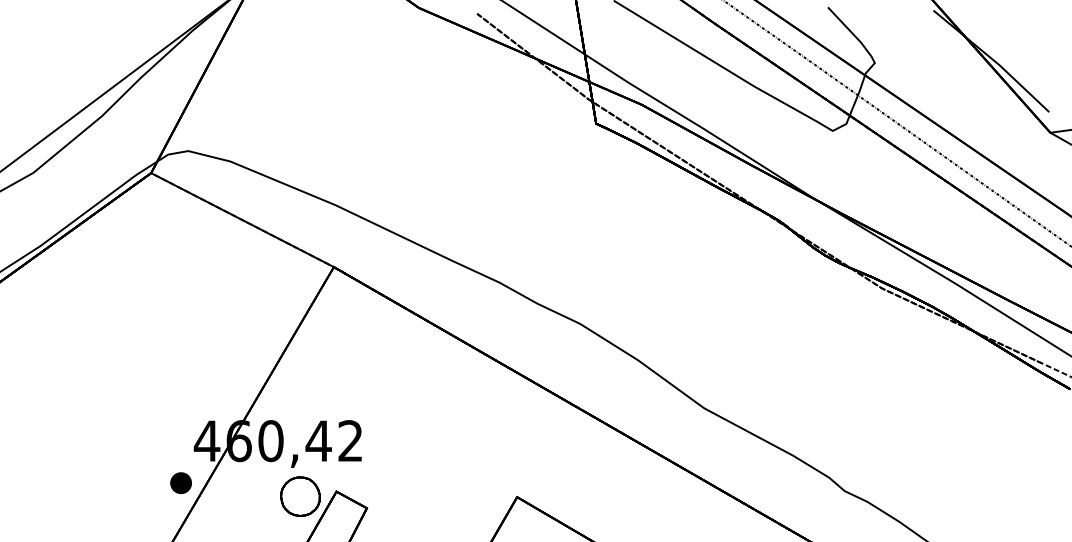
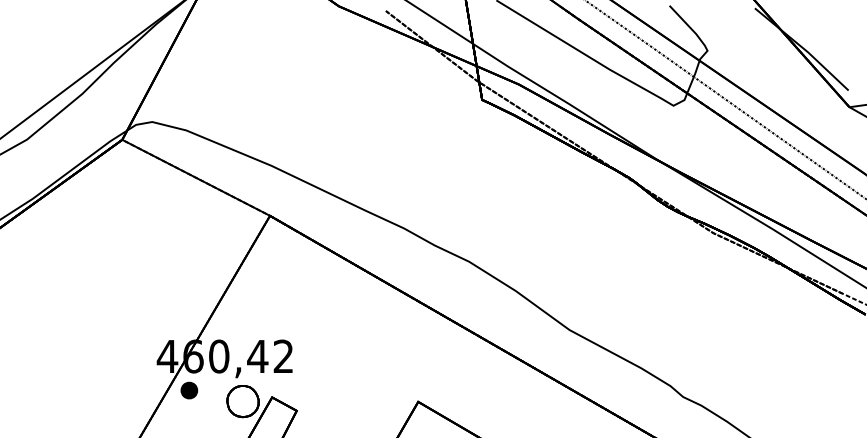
part: (180, 482) -> (188, 390), moved

